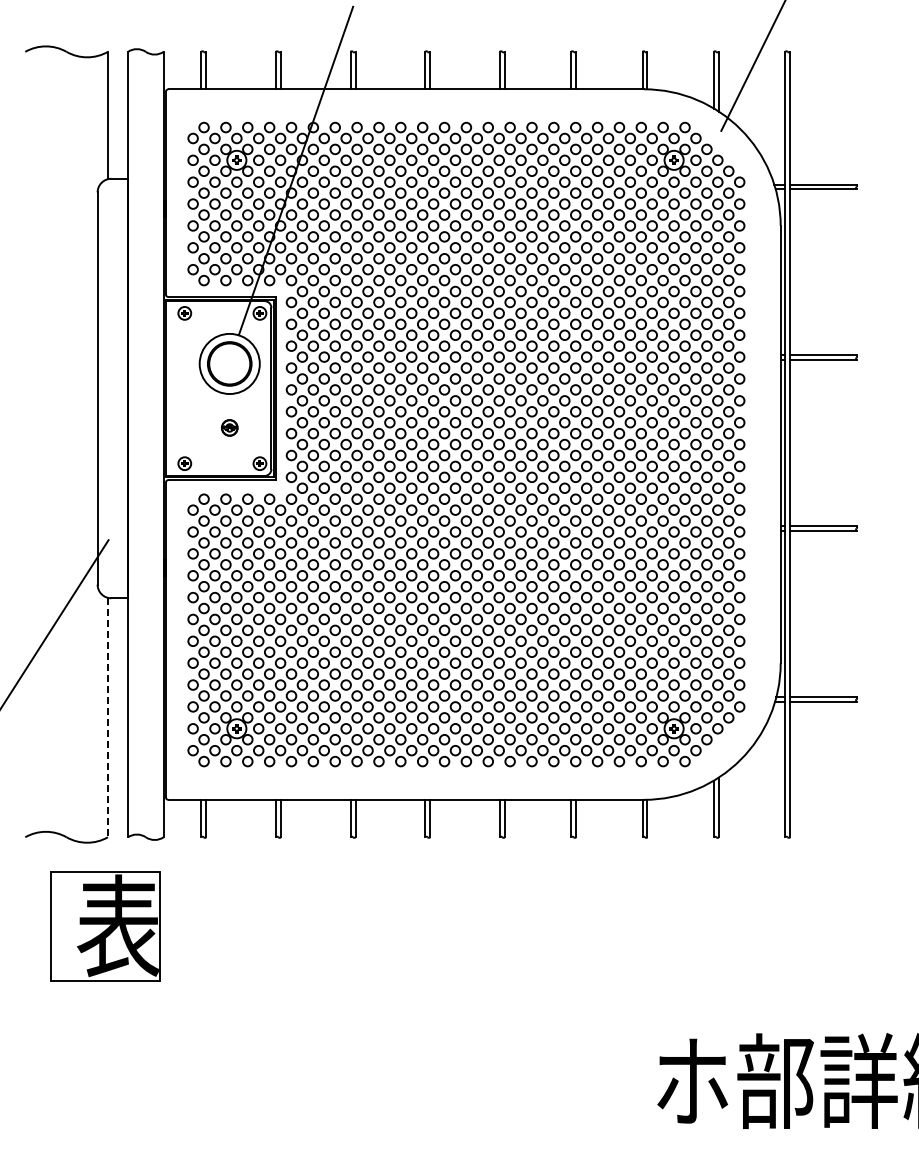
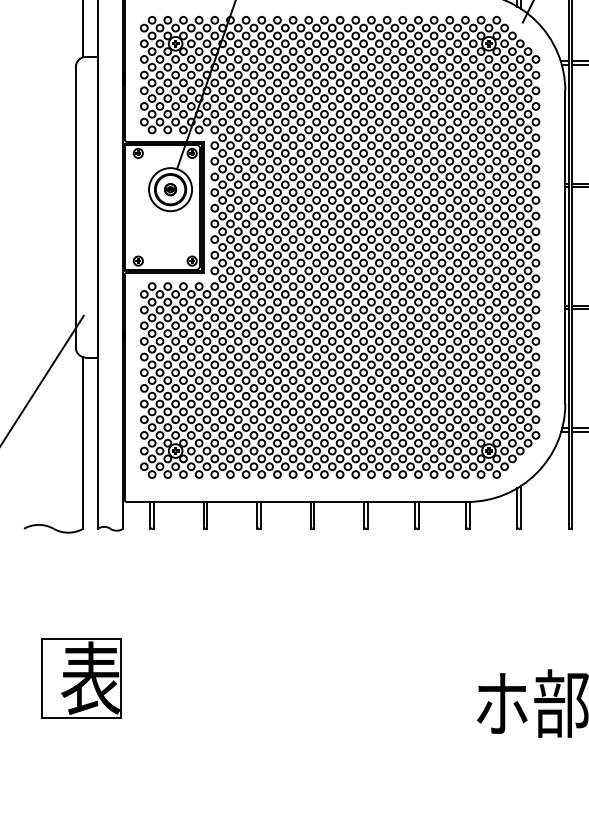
part: (229, 427) -> (170, 189), moved
line: (107, 717) -> (82, 442), dashed -> solid
part: (105, 926) -> (81, 678), moved

